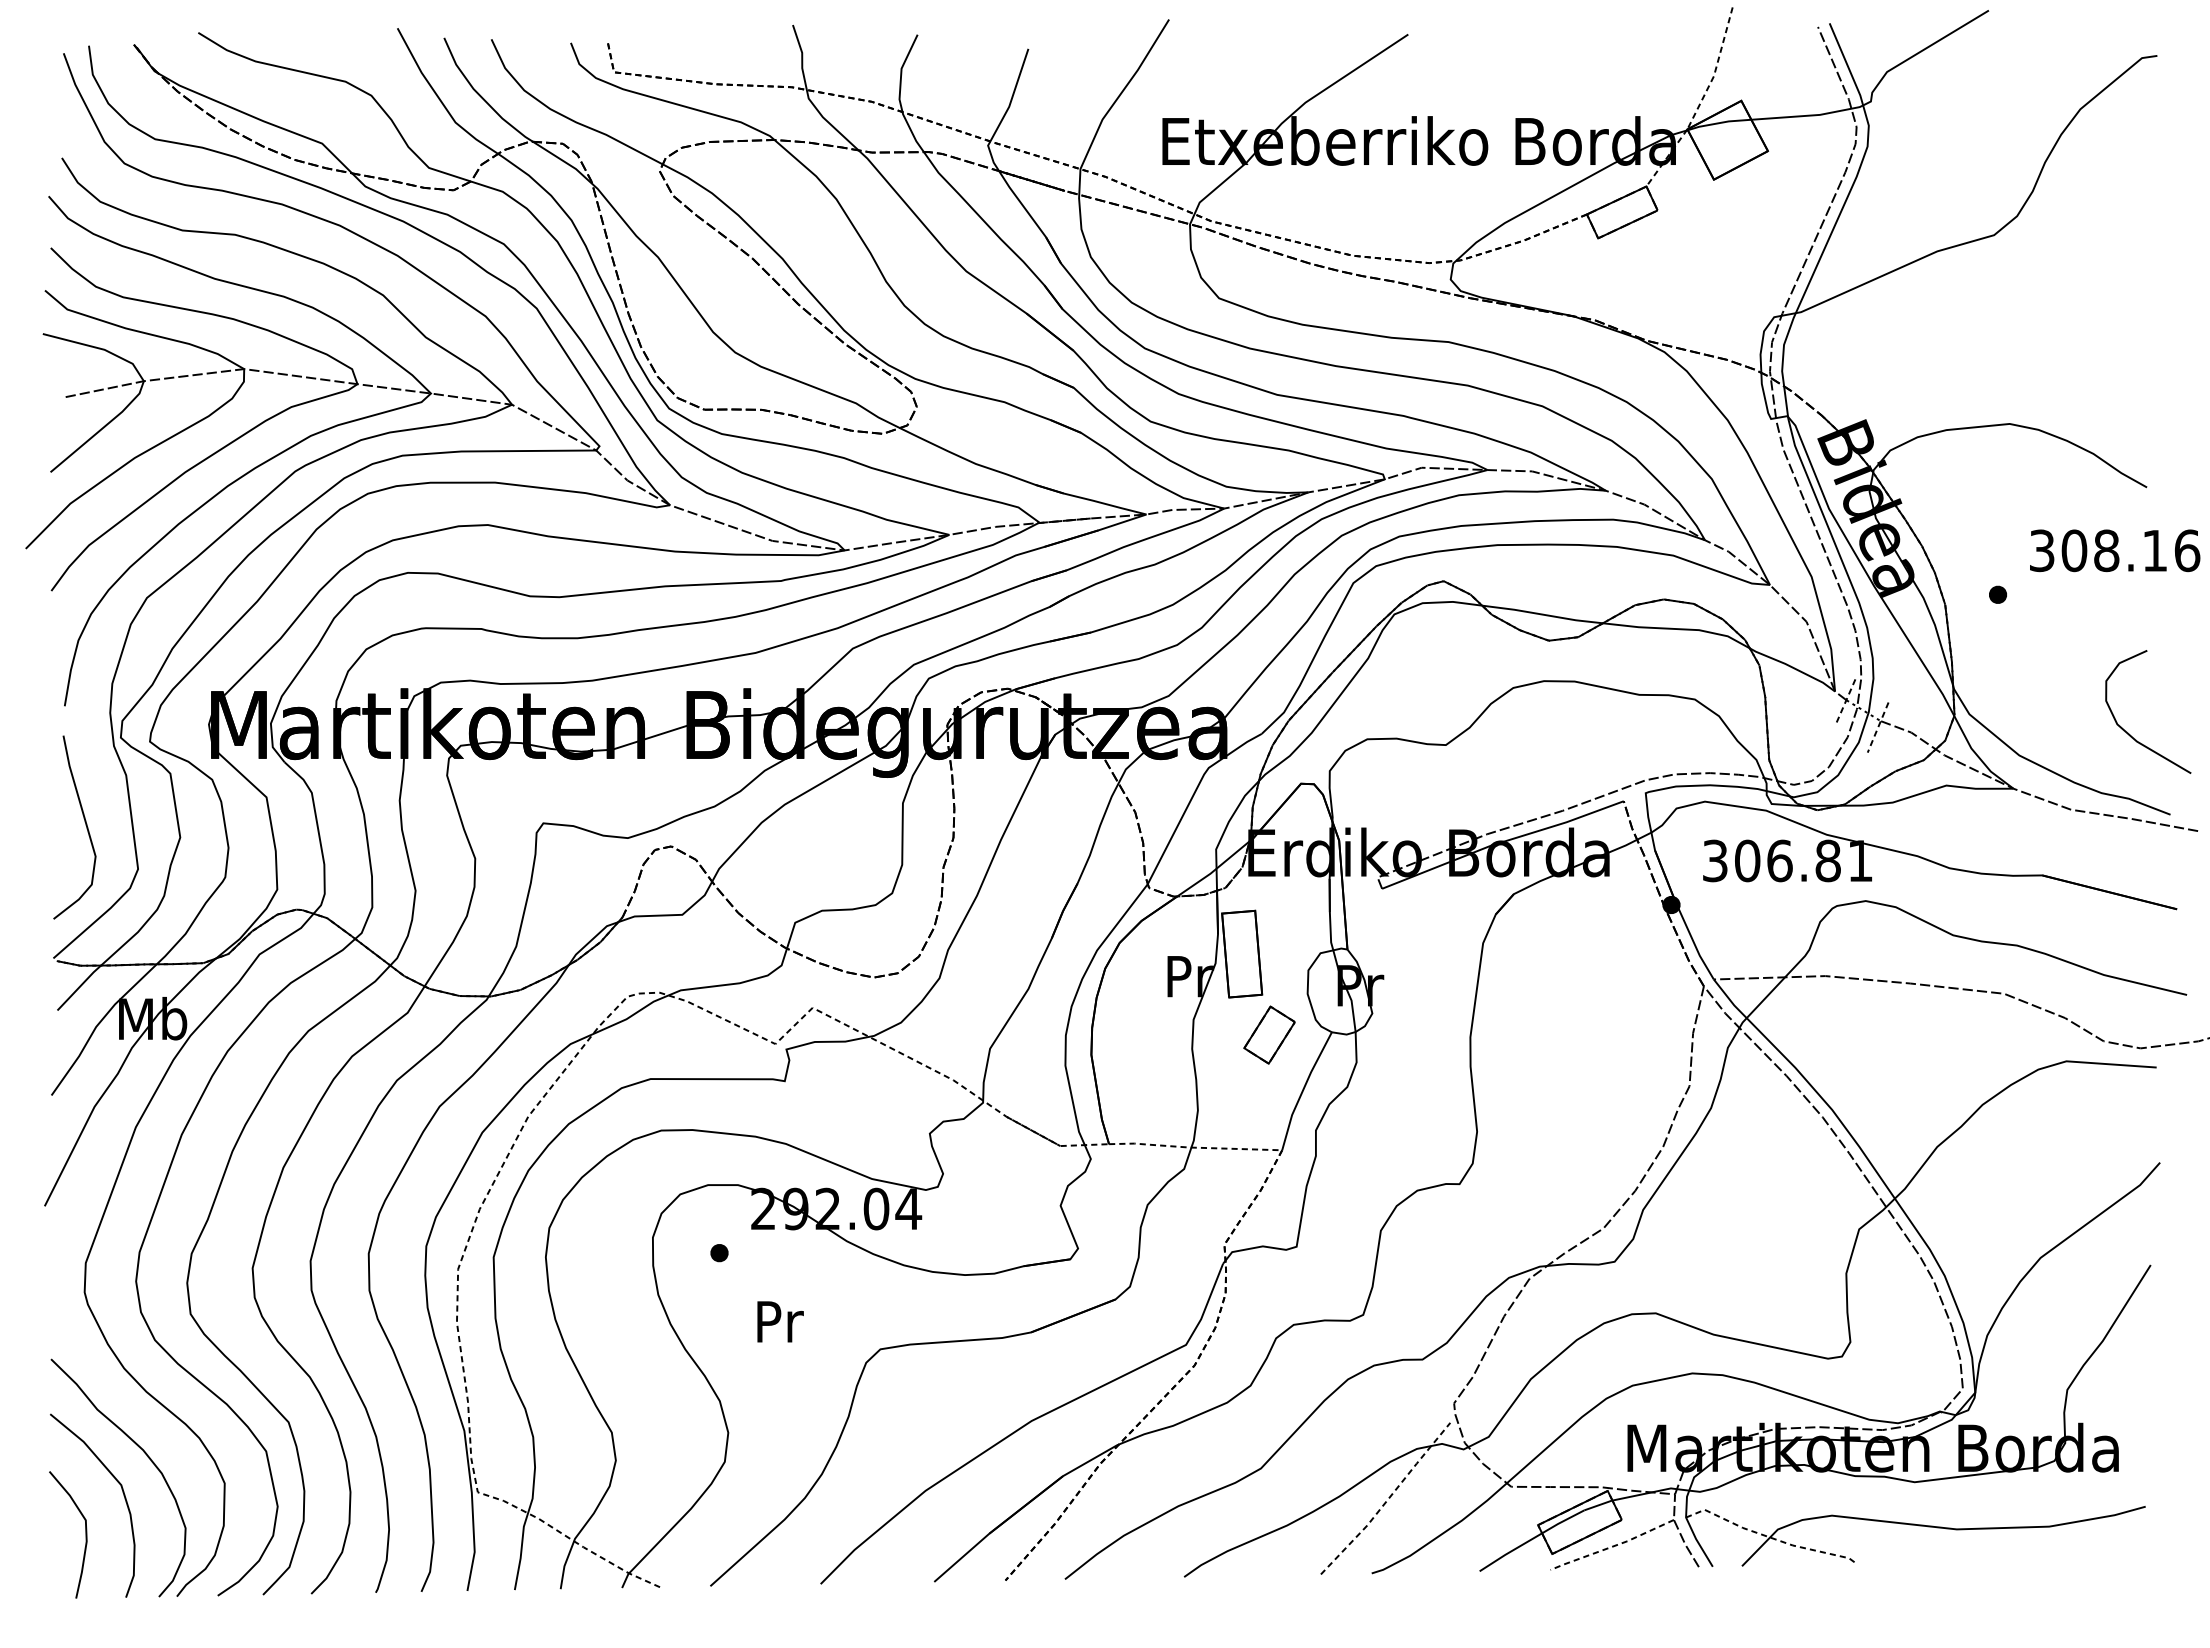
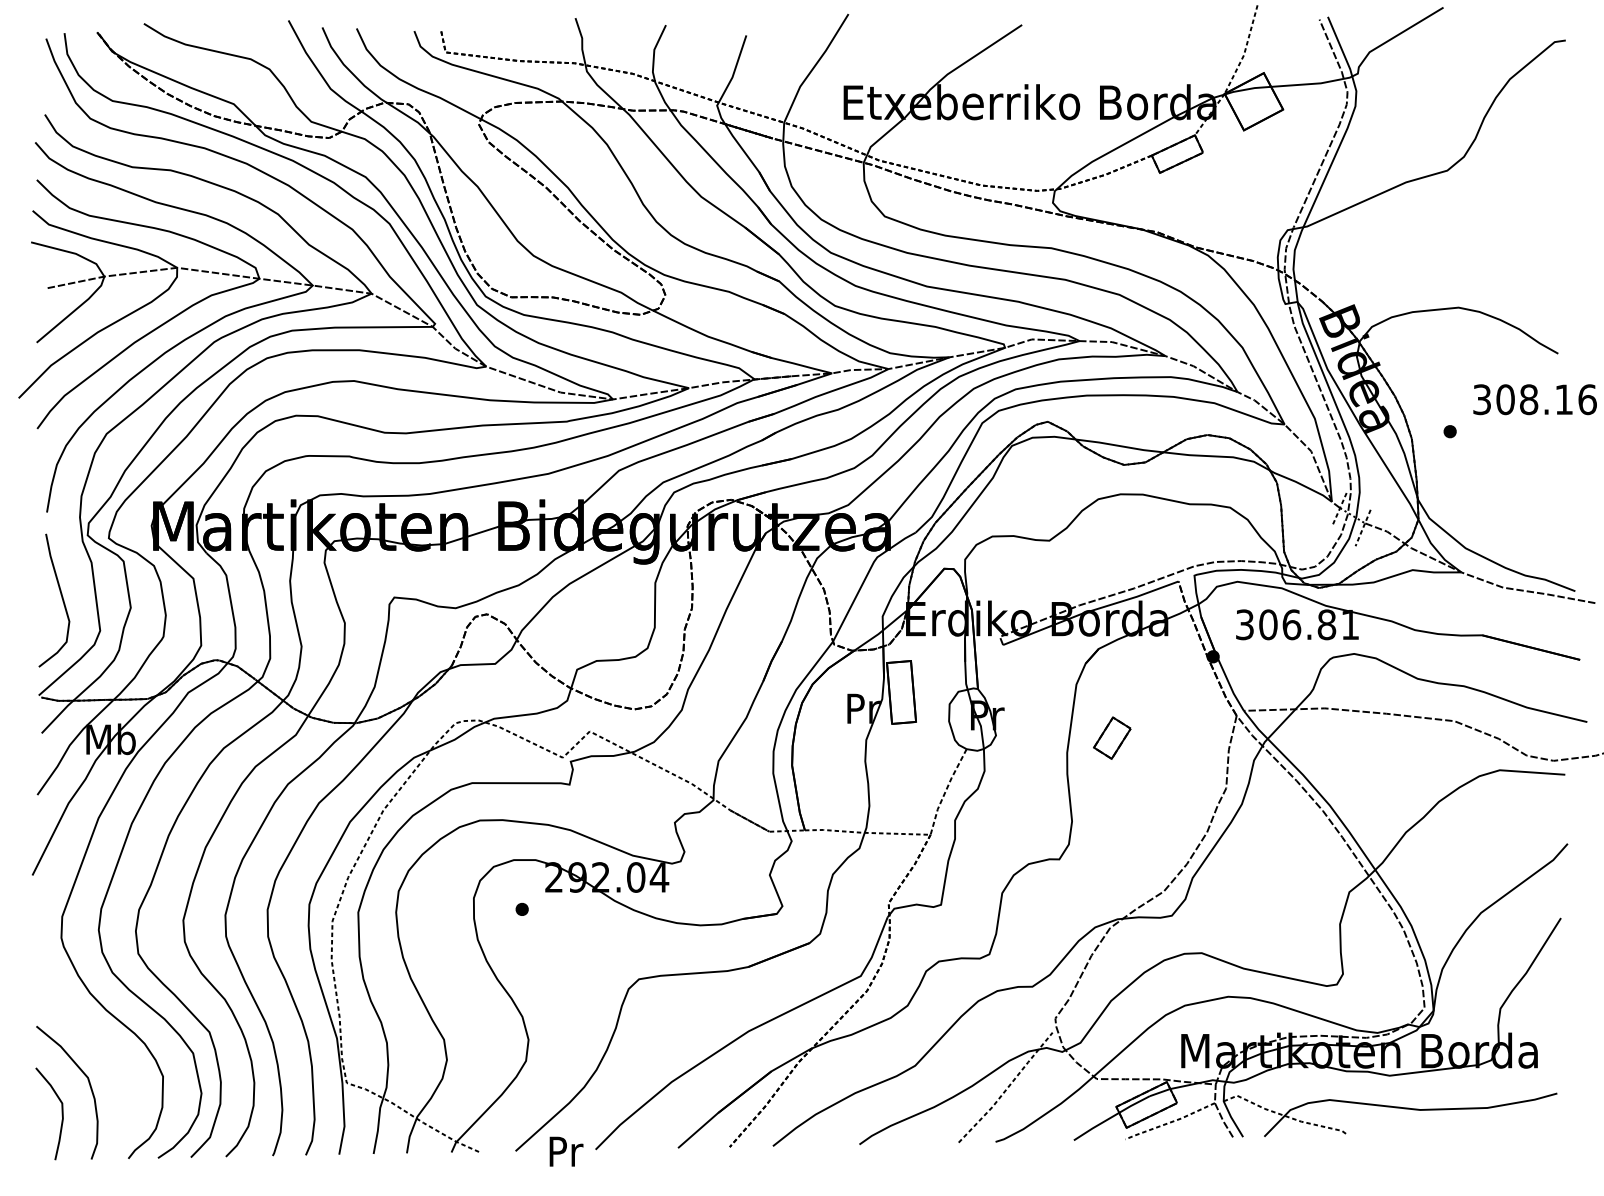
curve: (2128, 732) -> (1544, 531), removed
part: (1269, 1034) -> (1112, 737), moved
line: (1303, 1090) -> (946, 791), solid -> dashed
text: (780, 1321) -> (566, 1151), moved
curve: (147, 1457) -> (107, 1057), removed

